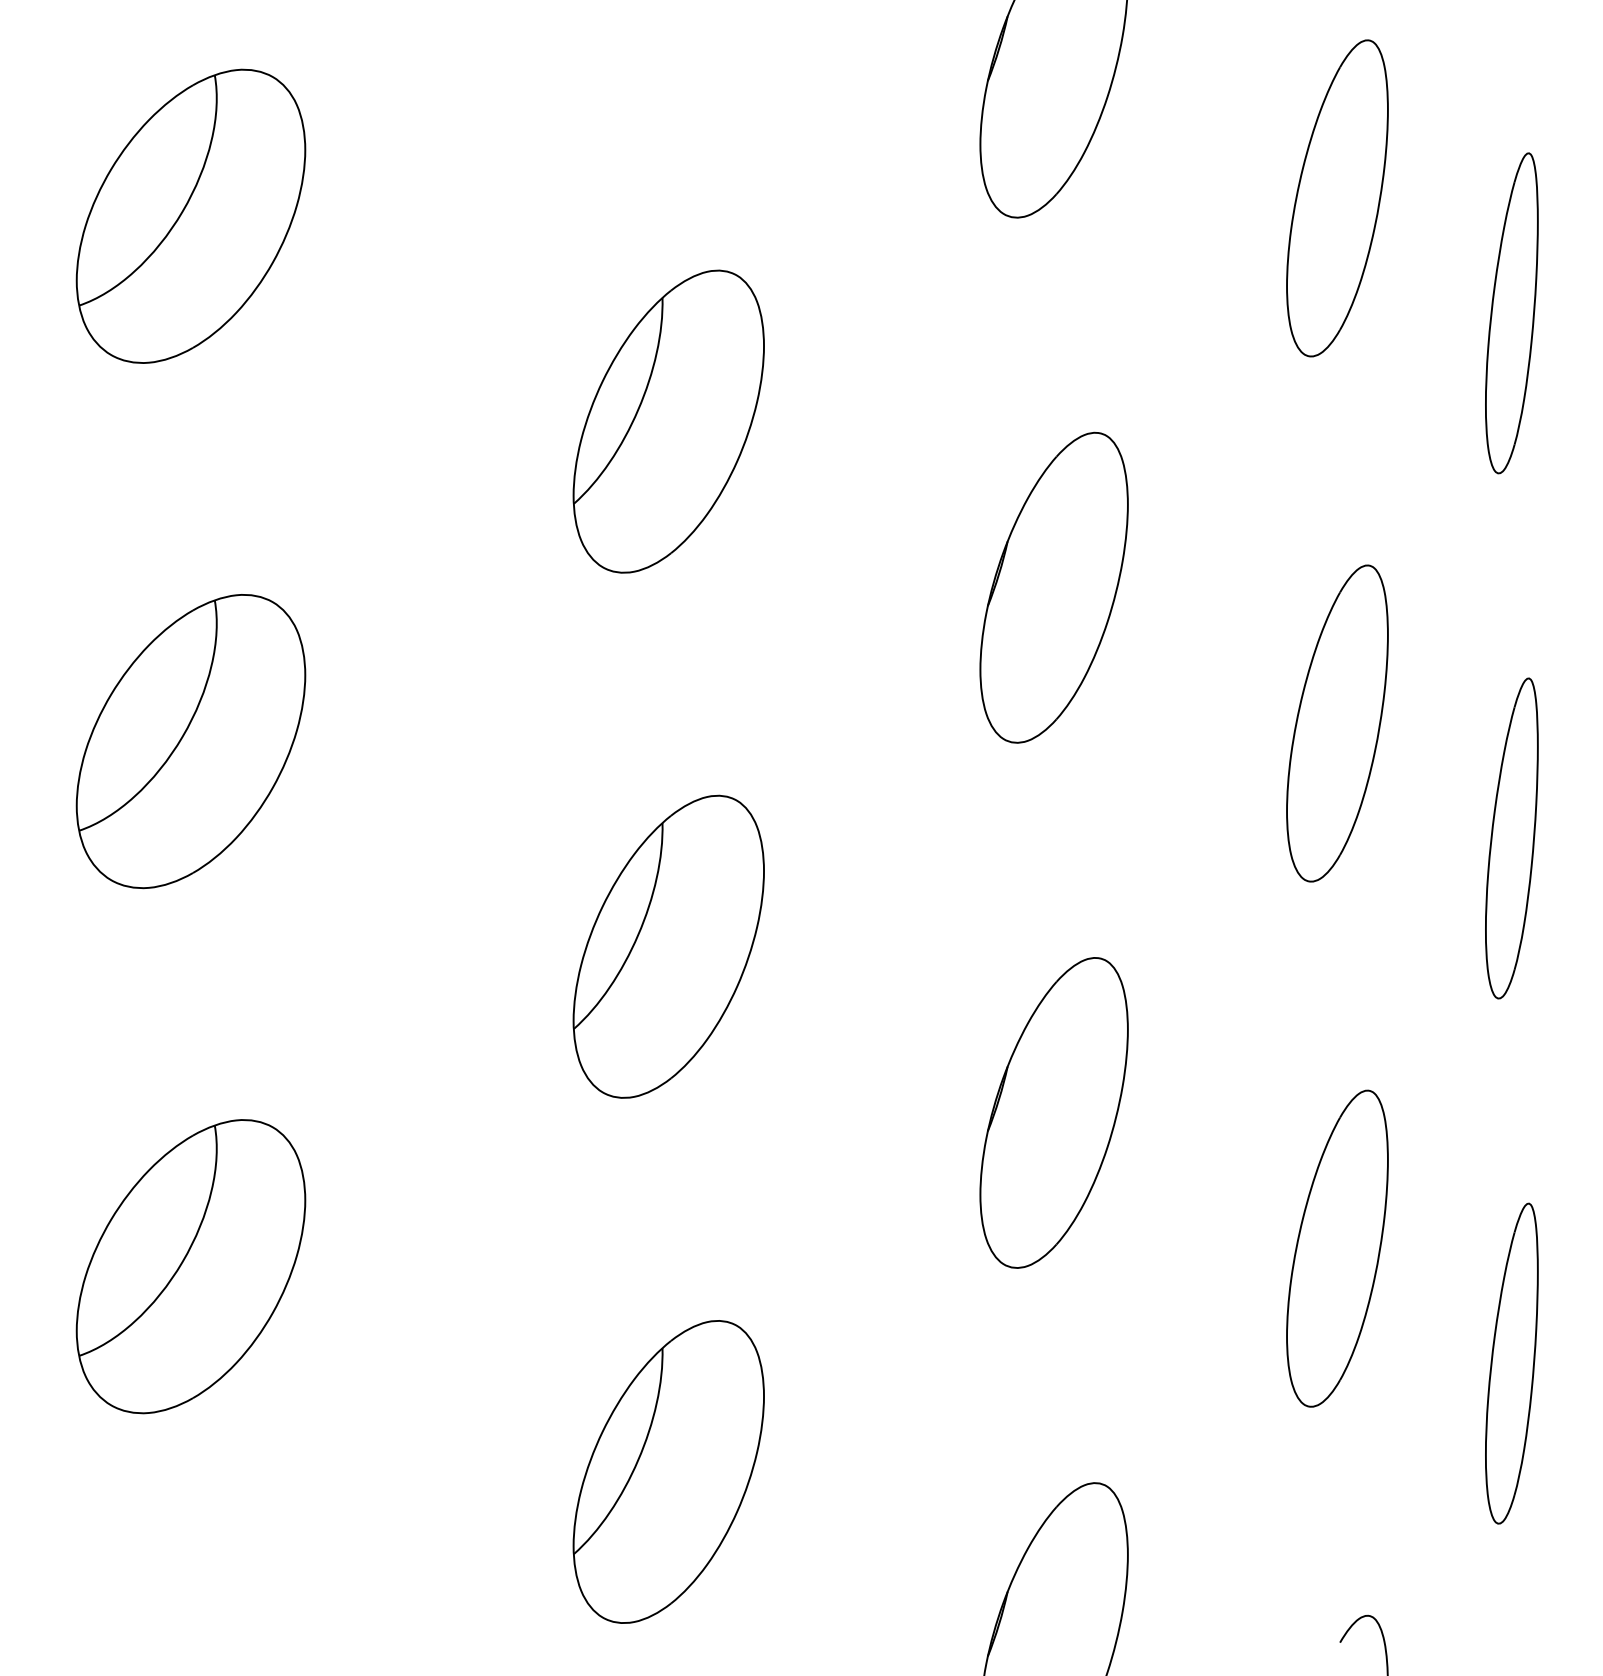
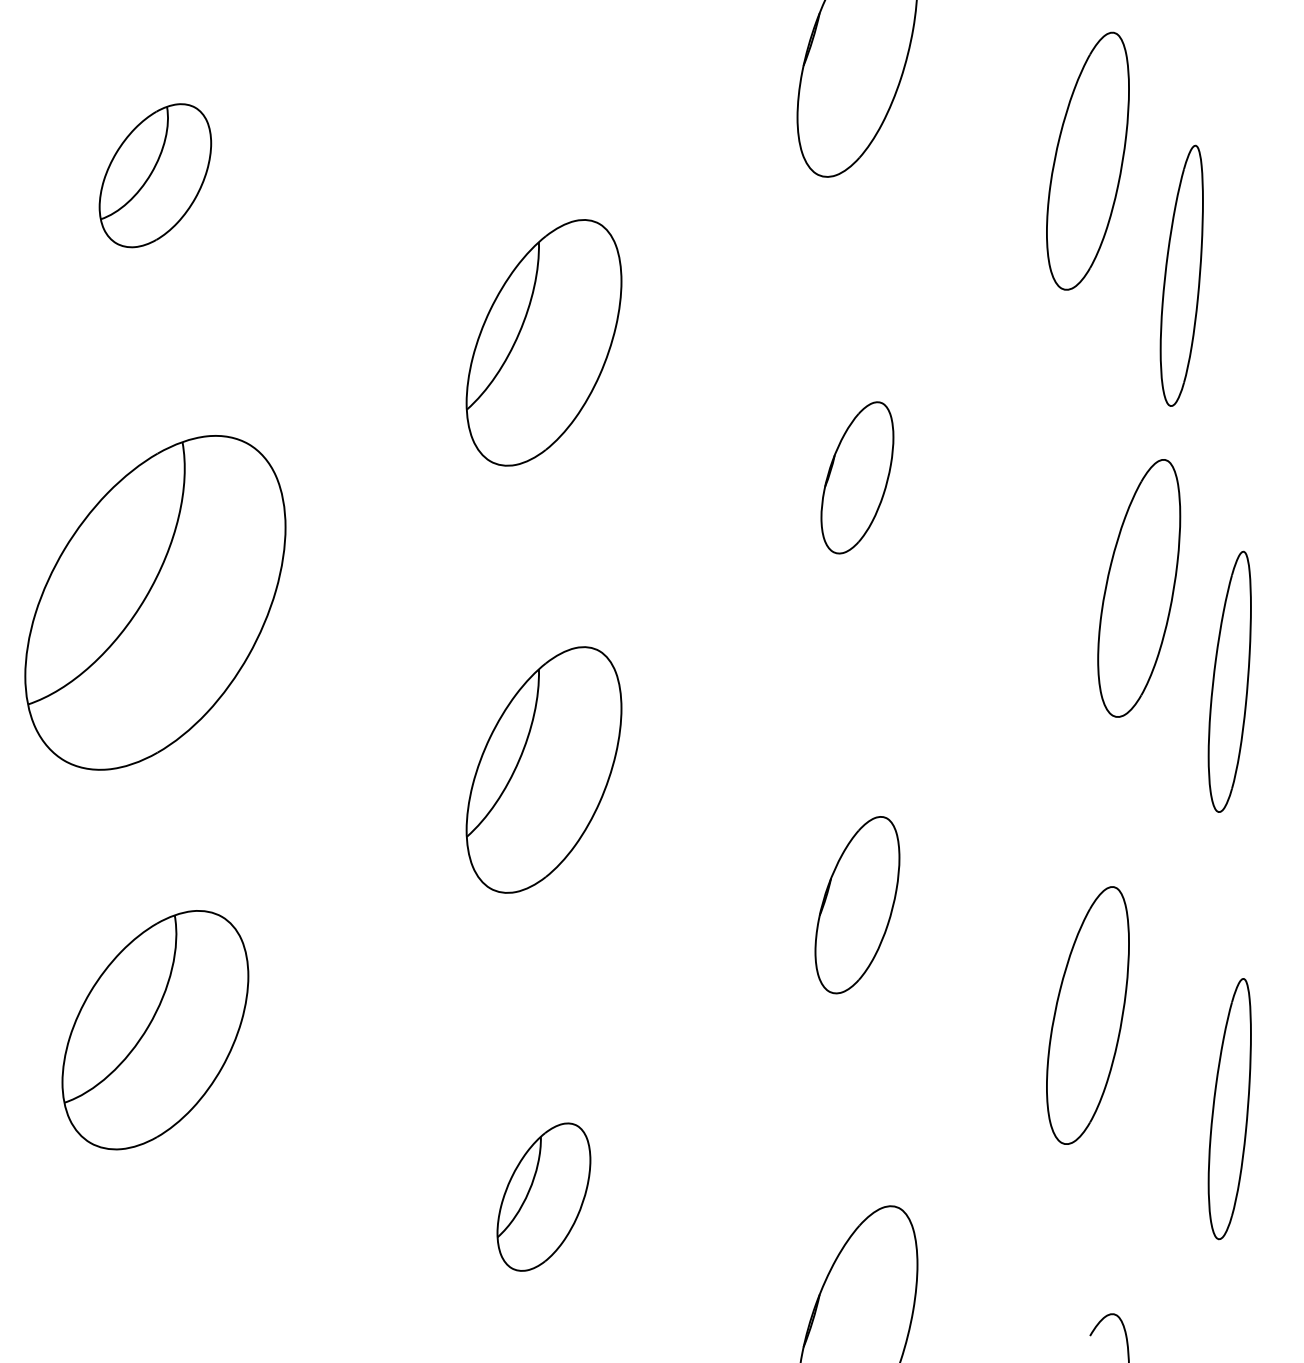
part: (190, 215) -> (155, 175), size x0.6
part: (1511, 313) -> (1181, 276), moved
part: (1053, 587) -> (856, 477), size x0.6
part: (1337, 723) -> (1139, 588), moved
part: (190, 741) -> (155, 603), size x1.4
part: (1053, 1112) -> (856, 904), size x0.7
part: (668, 1471) -> (543, 1196), size x0.6

